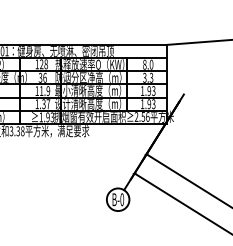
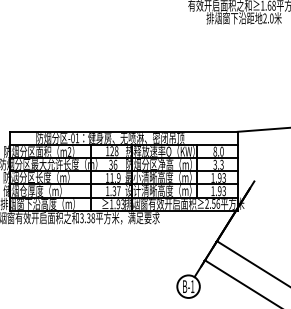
text: (122, 199) -> (192, 286), B-0 -> B-1

